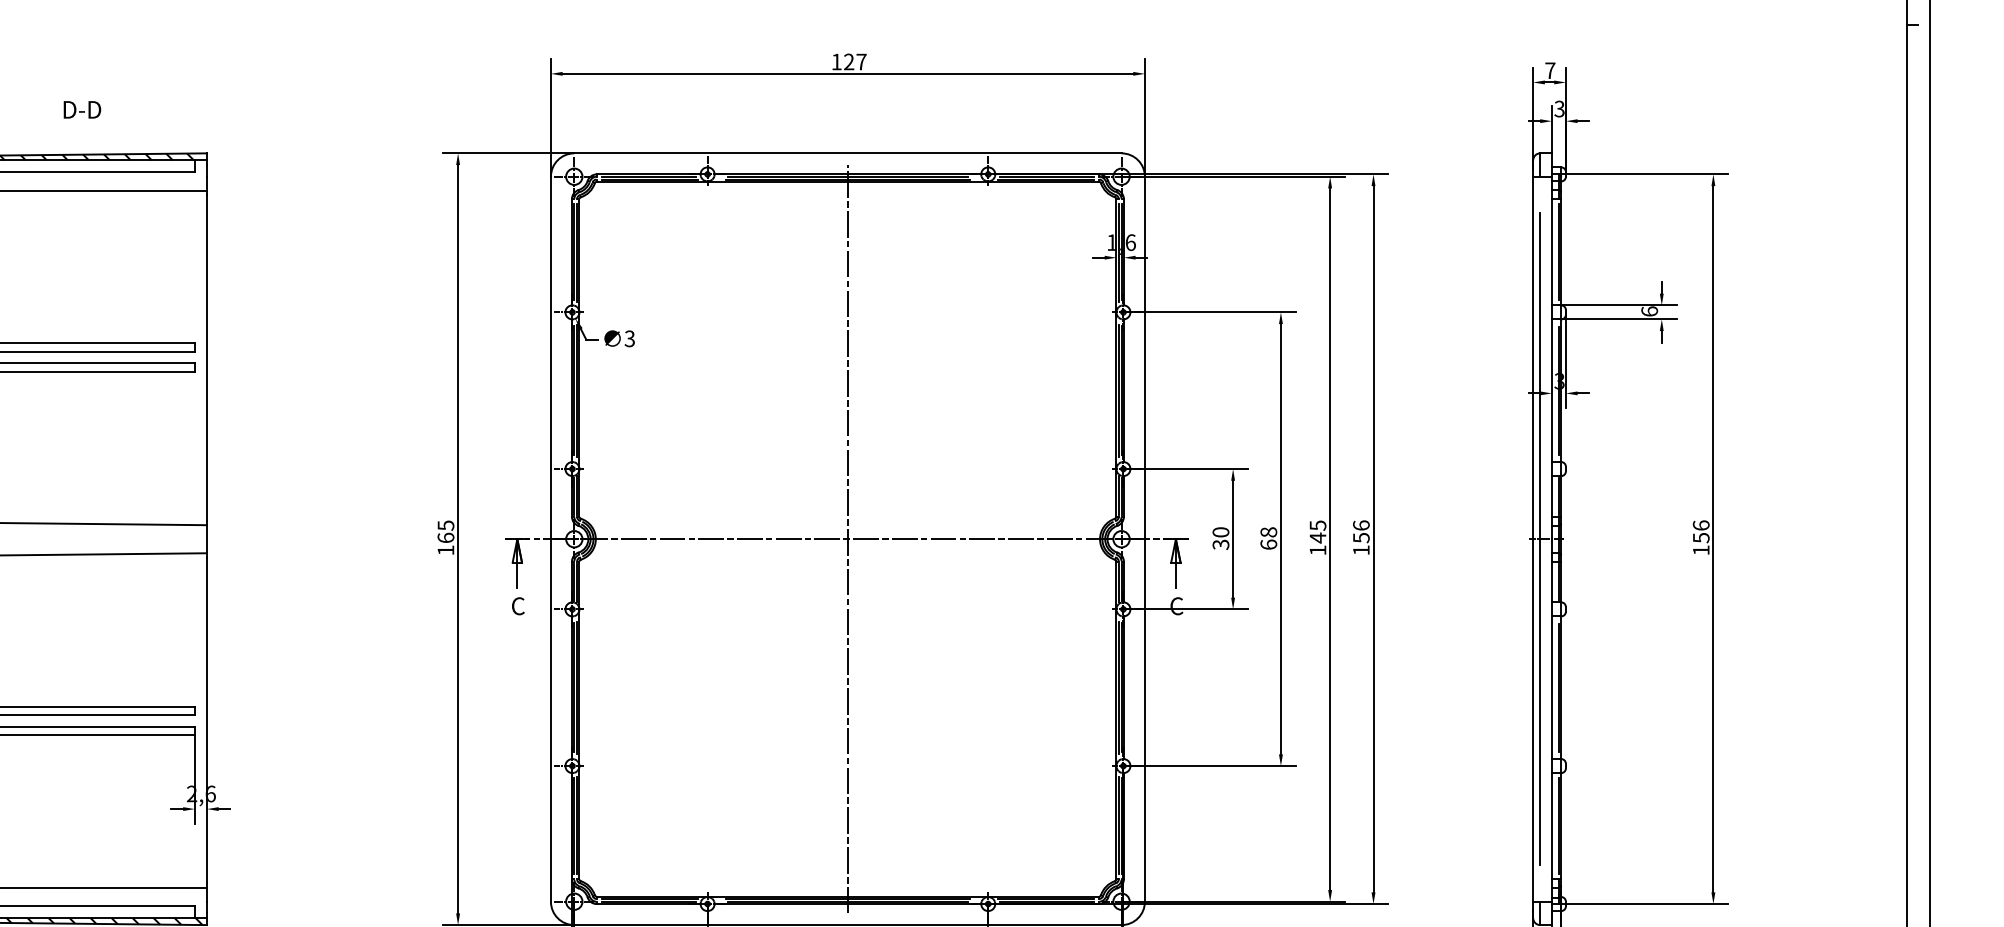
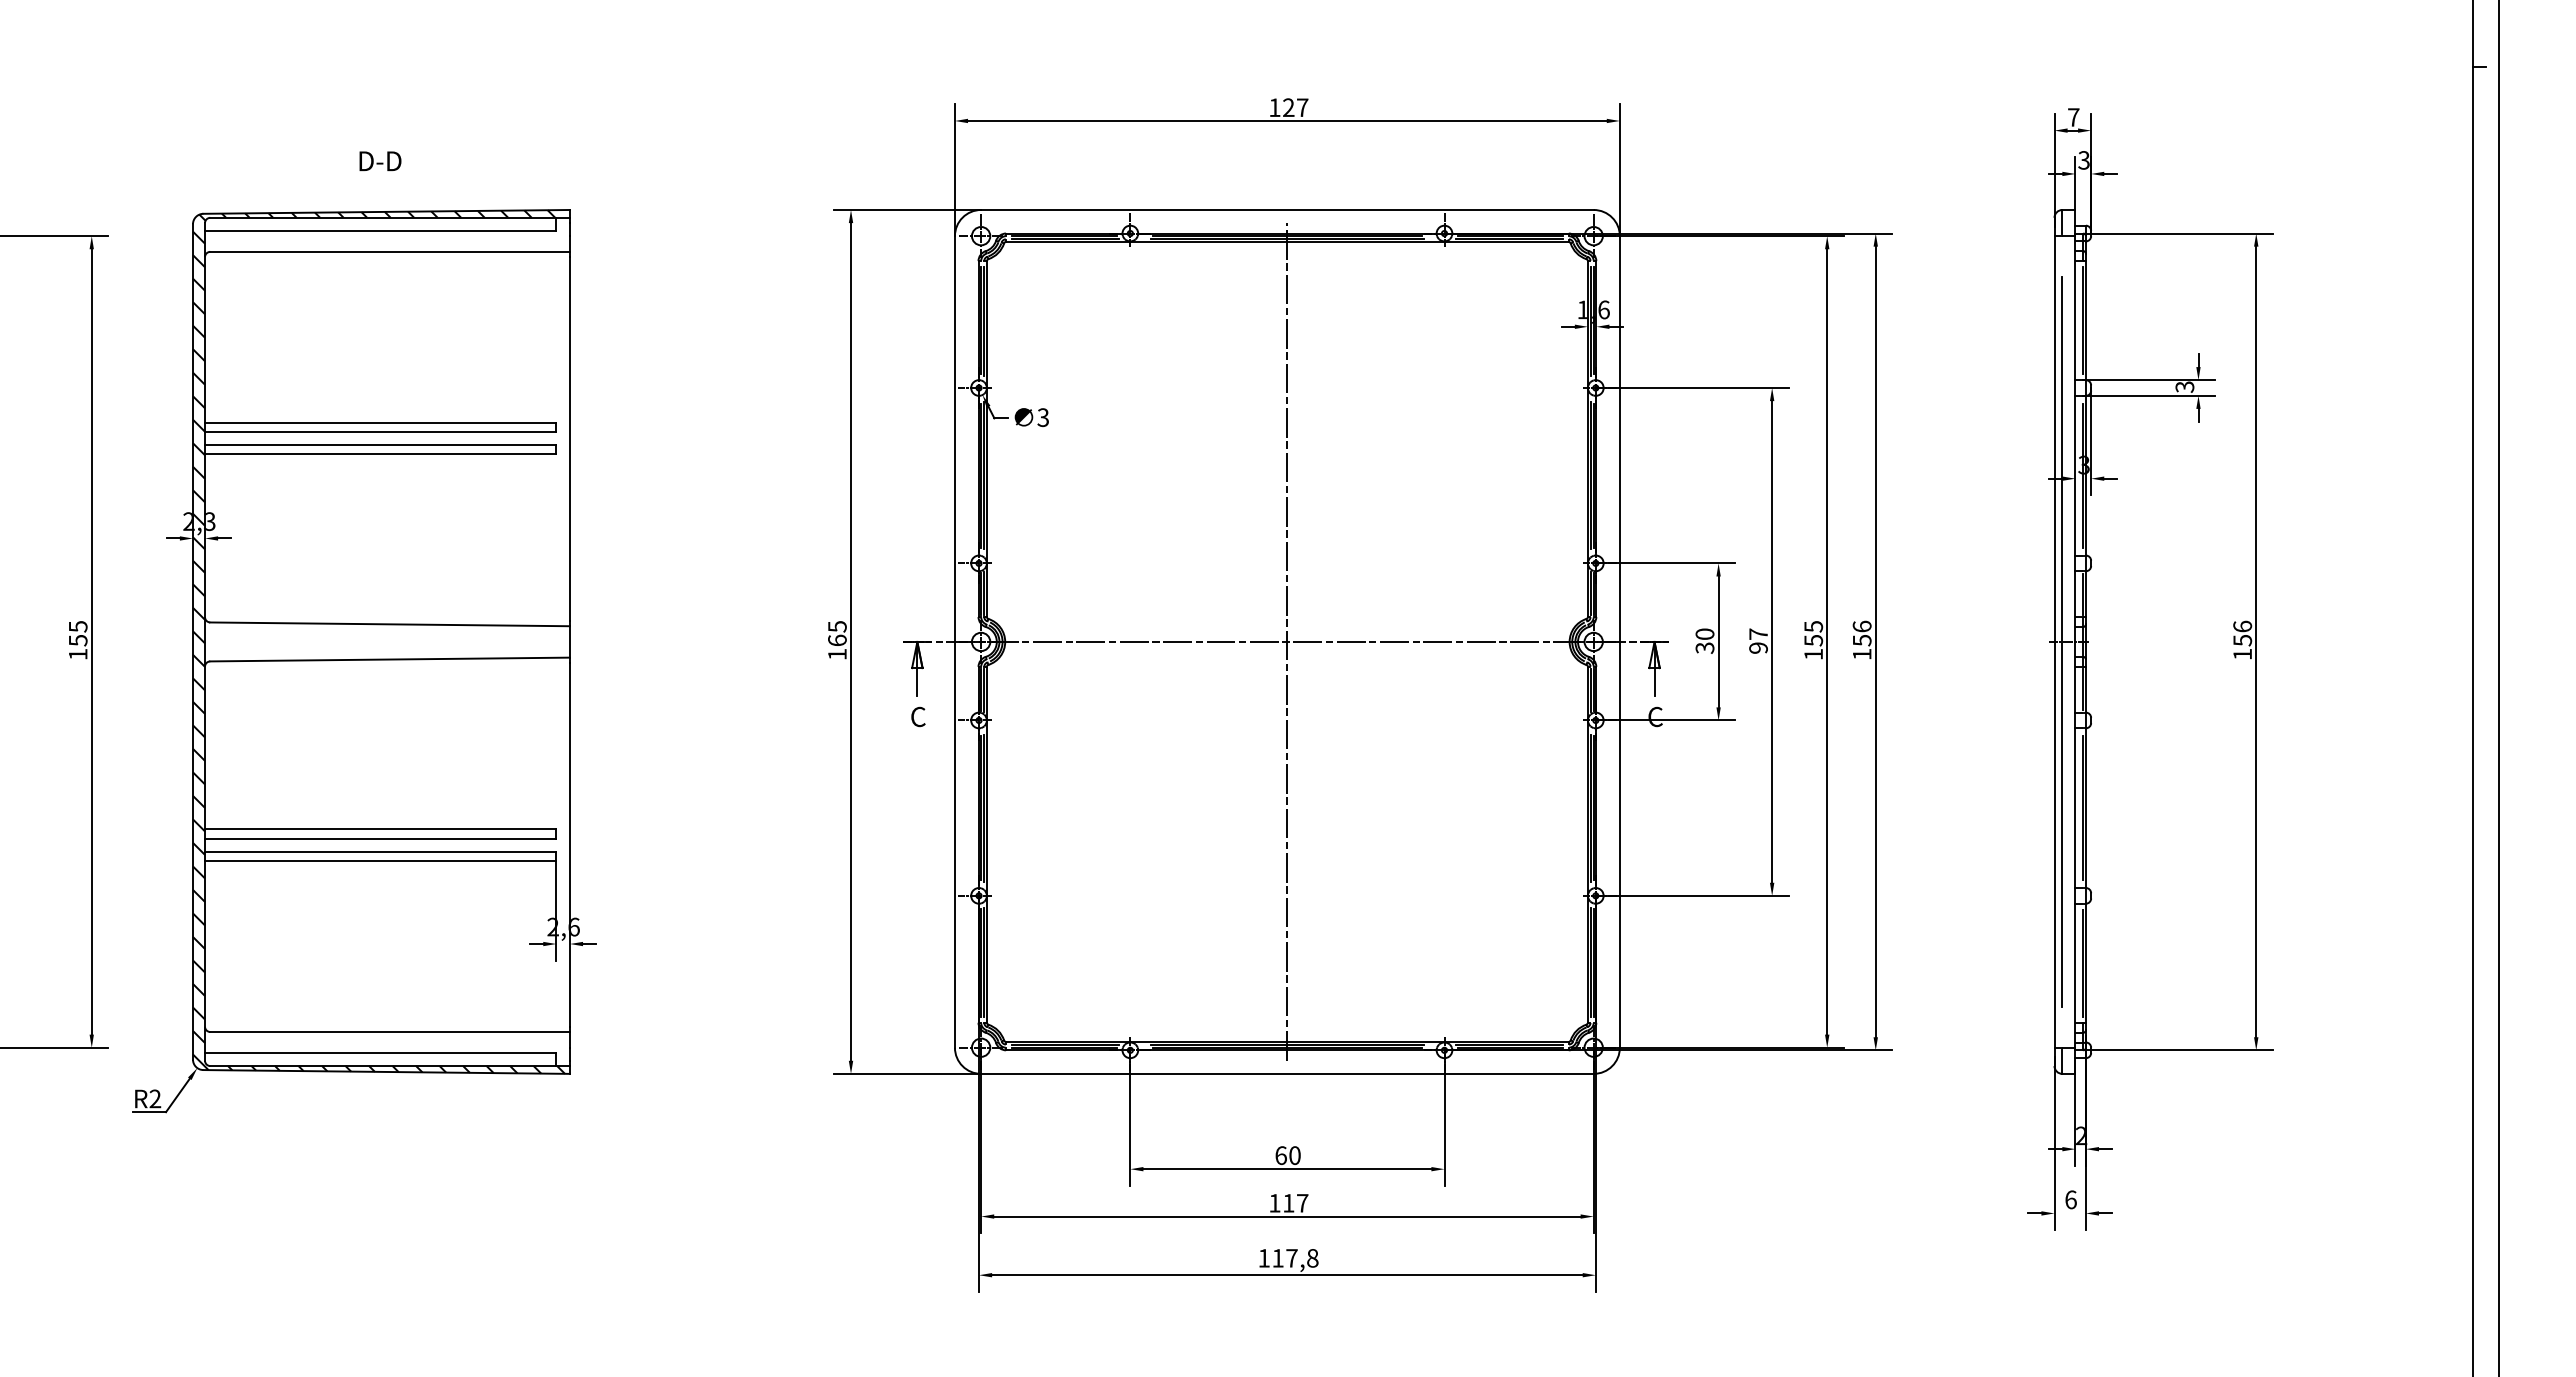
text: (82, 110) -> (380, 161), moved
text: (1649, 311) -> (2184, 386), 6 -> 3
text: (1268, 537) -> (1758, 640), 68 -> 97
text: (1317, 537) -> (1813, 640), 145 -> 155

